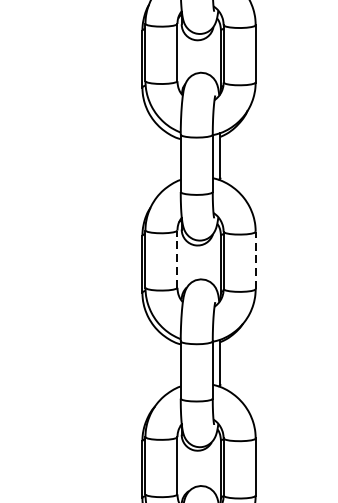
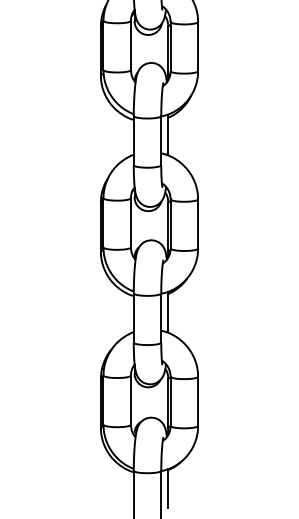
line: (176, 258) -> (130, 222), dashed -> solid
line: (256, 261) -> (198, 224), dashed -> solid

